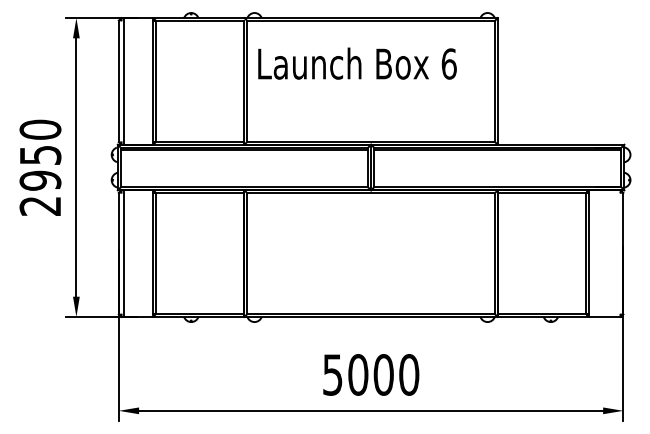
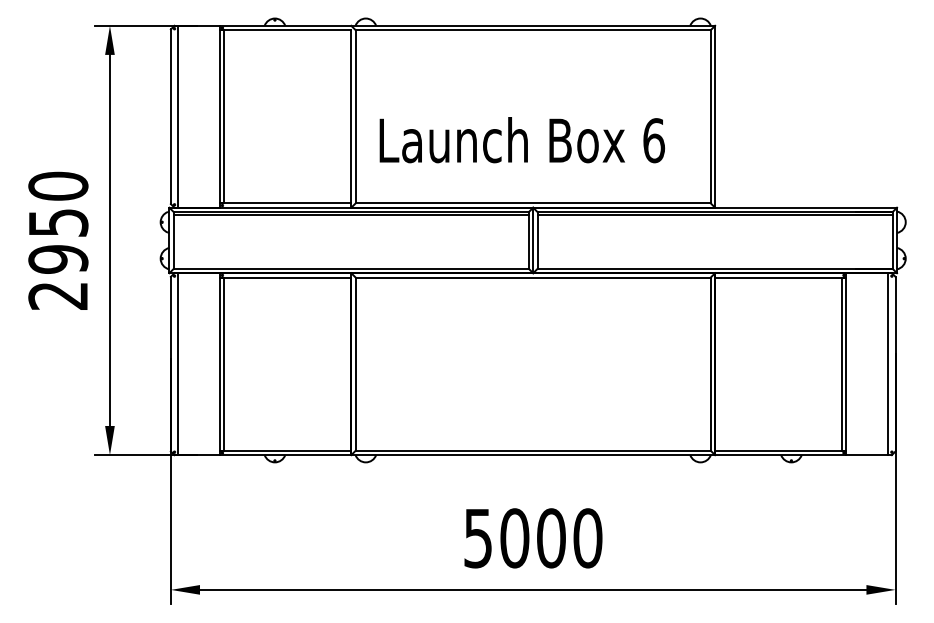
text: (357, 63) -> (522, 139), moved
line: (618, 253) -> (888, 363), added

